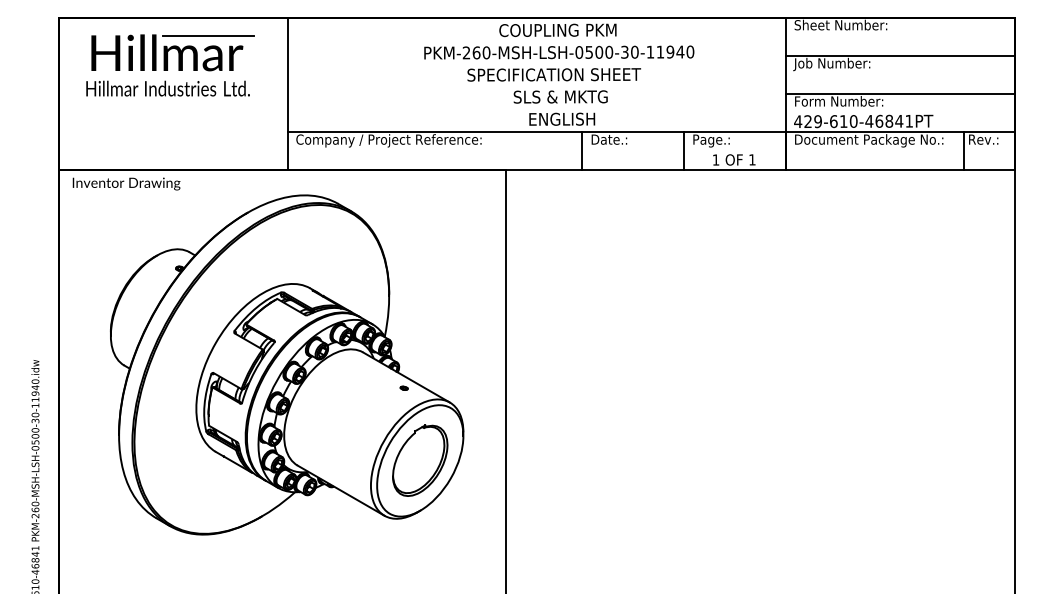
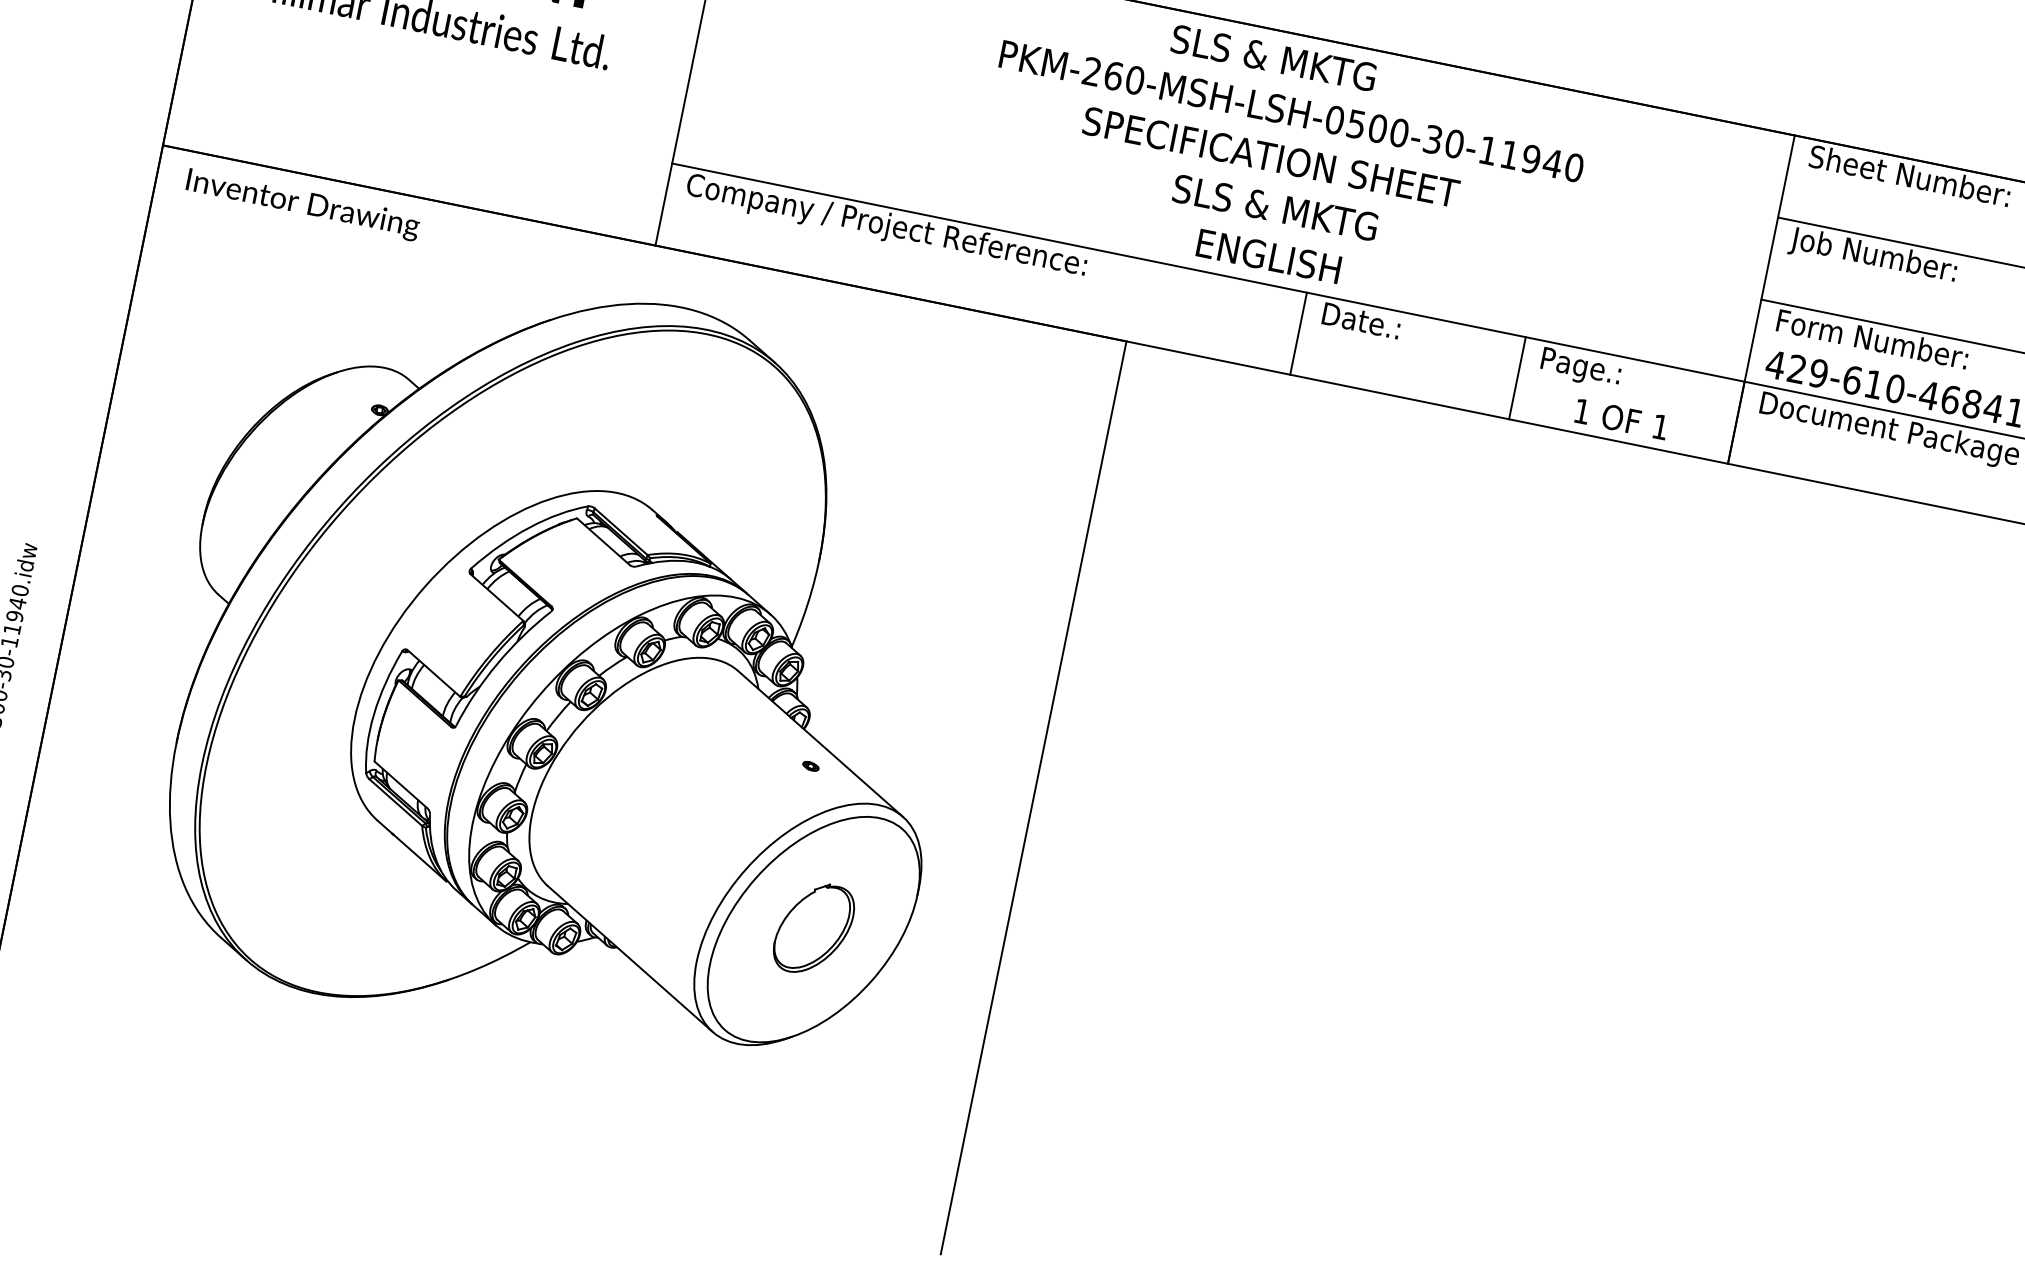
text: (557, 30) -> (1297, 63), COUPLING PKM -> SLS & MKTG
part: (420, 460) -> (814, 928), size x0.6

